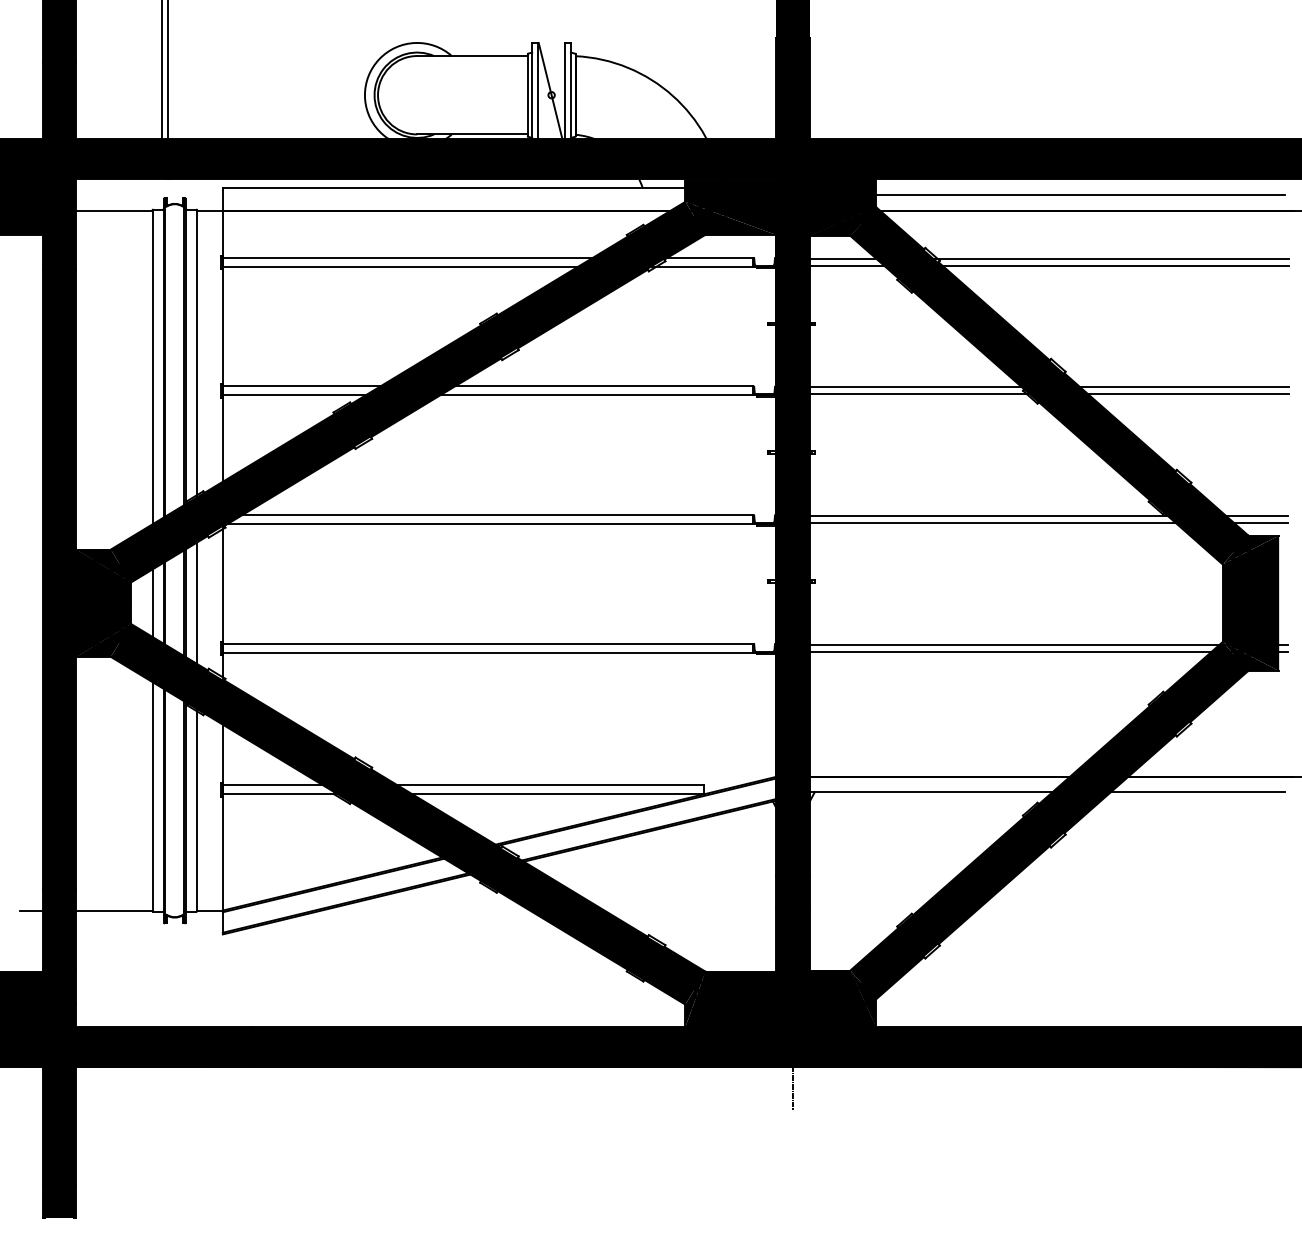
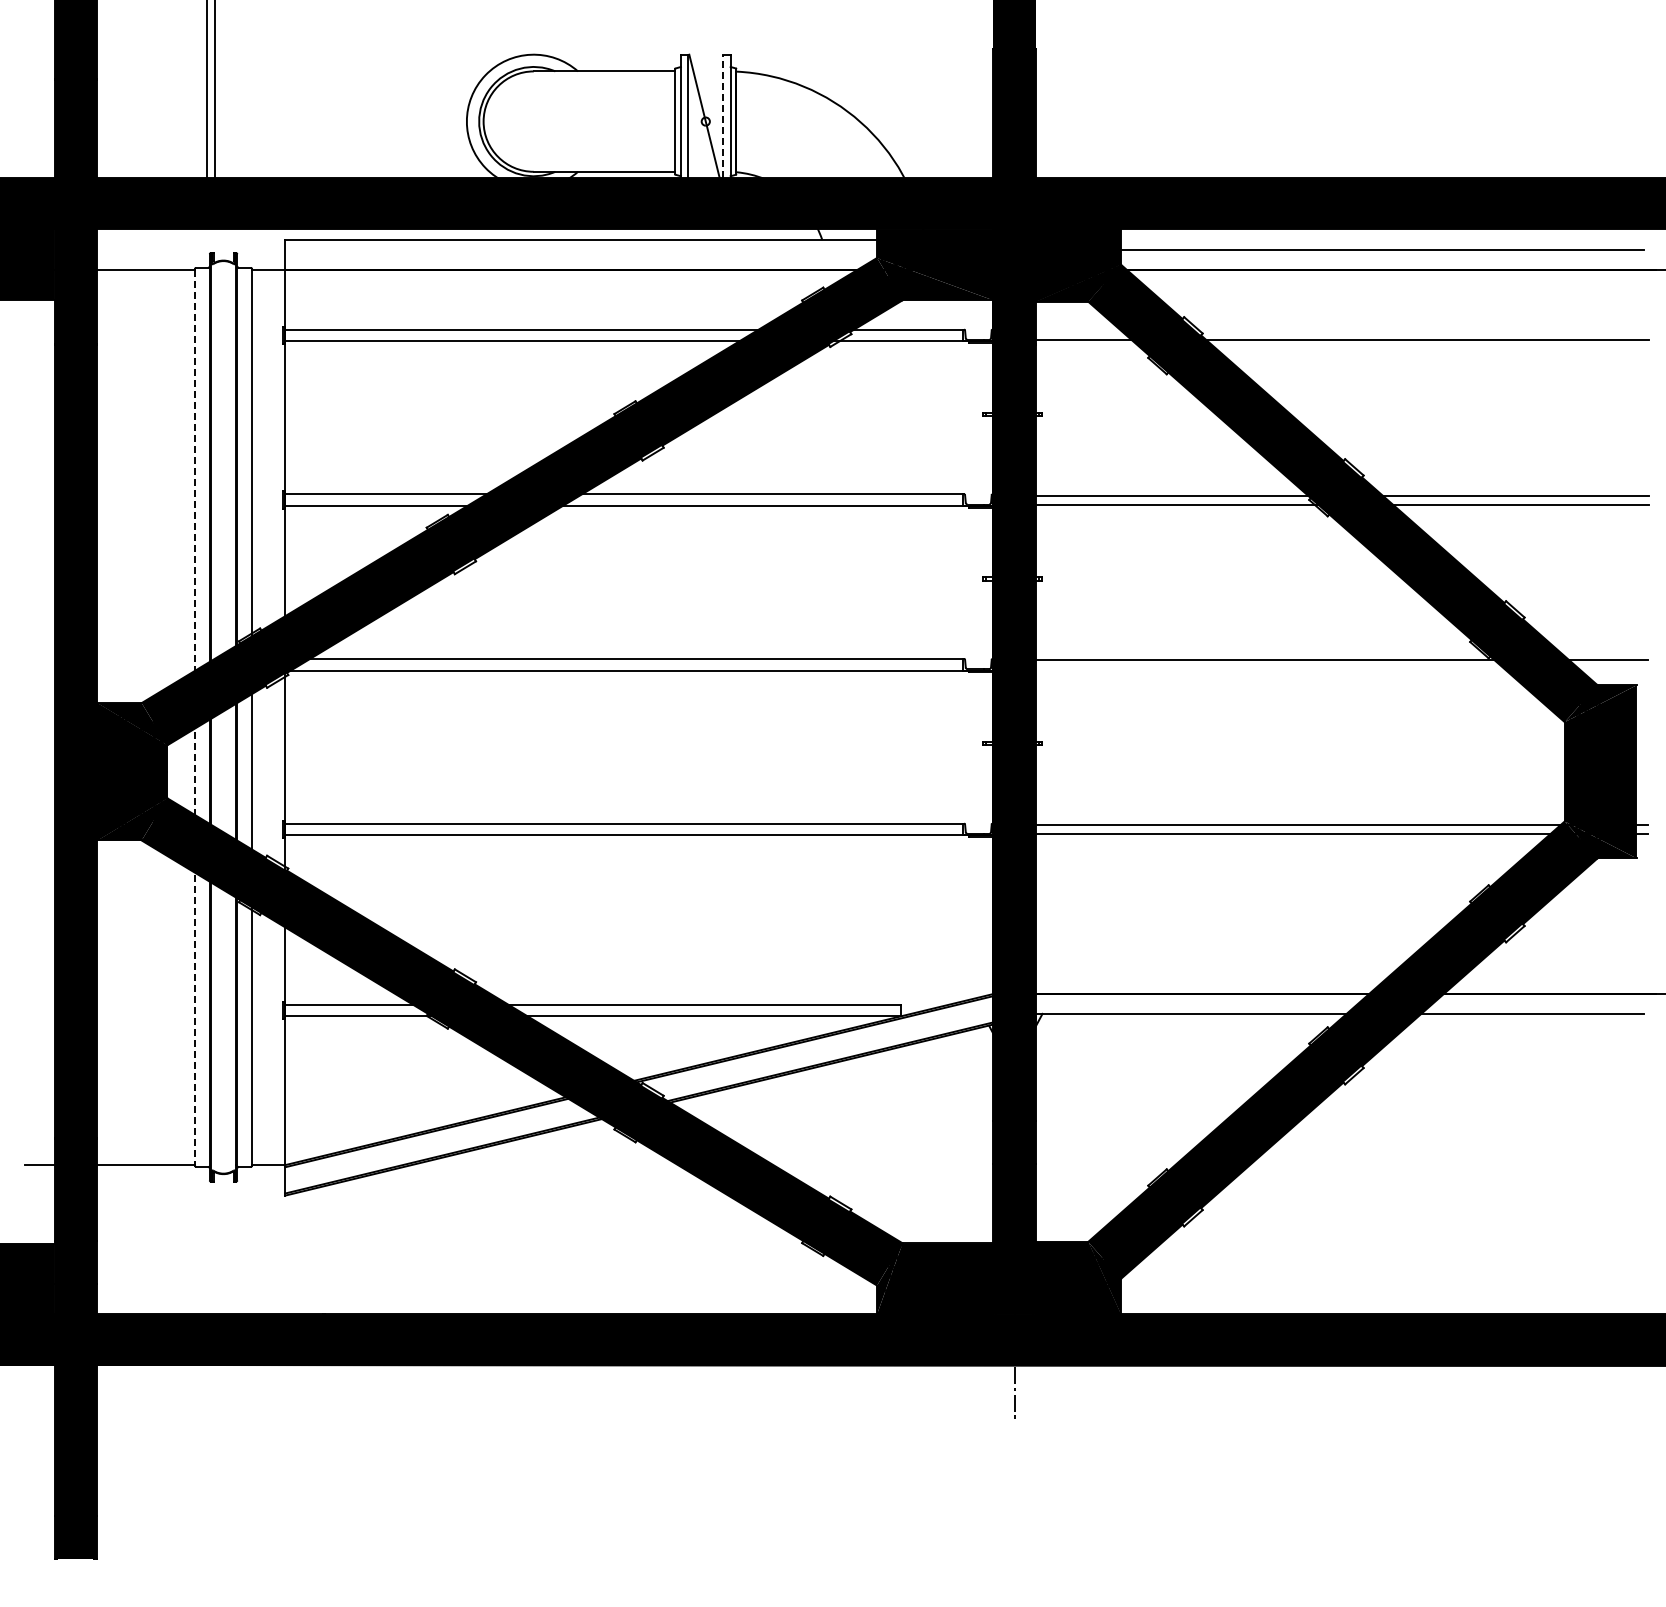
line: (565, 95) -> (723, 121), solid -> dashed
line: (1044, 258) -> (1336, 330), removed
line: (1044, 523) -> (1336, 669), removed
line: (152, 560) -> (194, 717), solid -> dashed

